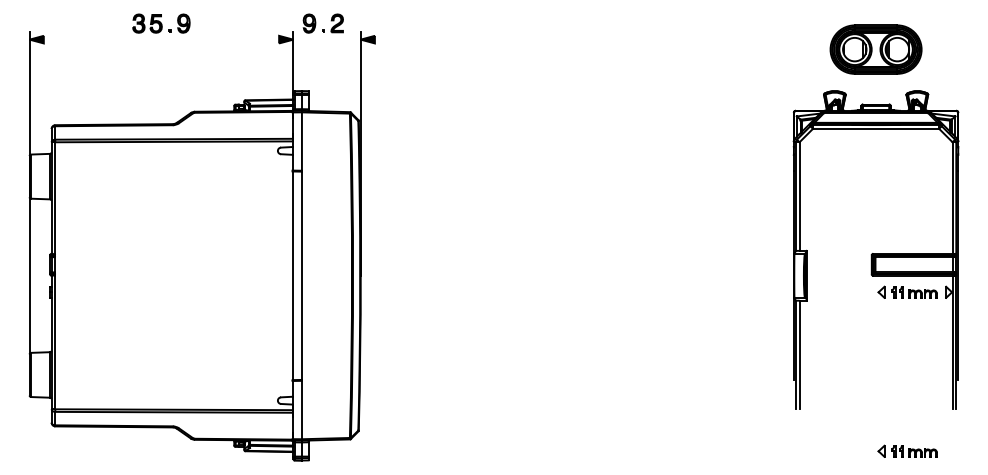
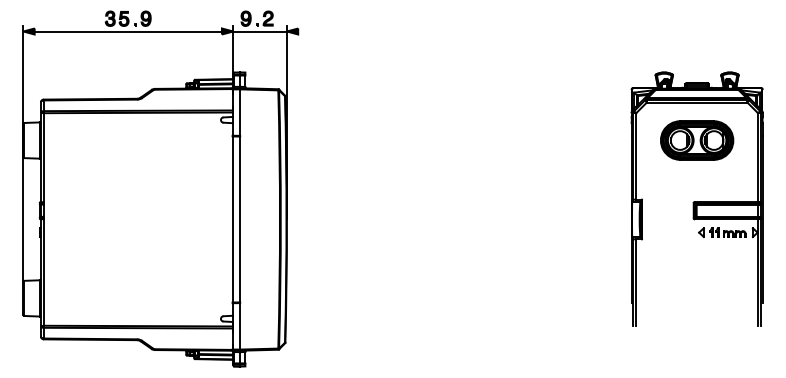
line: (161, 39) -> (128, 31), added
line: (326, 39) -> (259, 31), added
part: (875, 49) -> (696, 140), moved
part: (907, 450) -> (722, 358), removed

